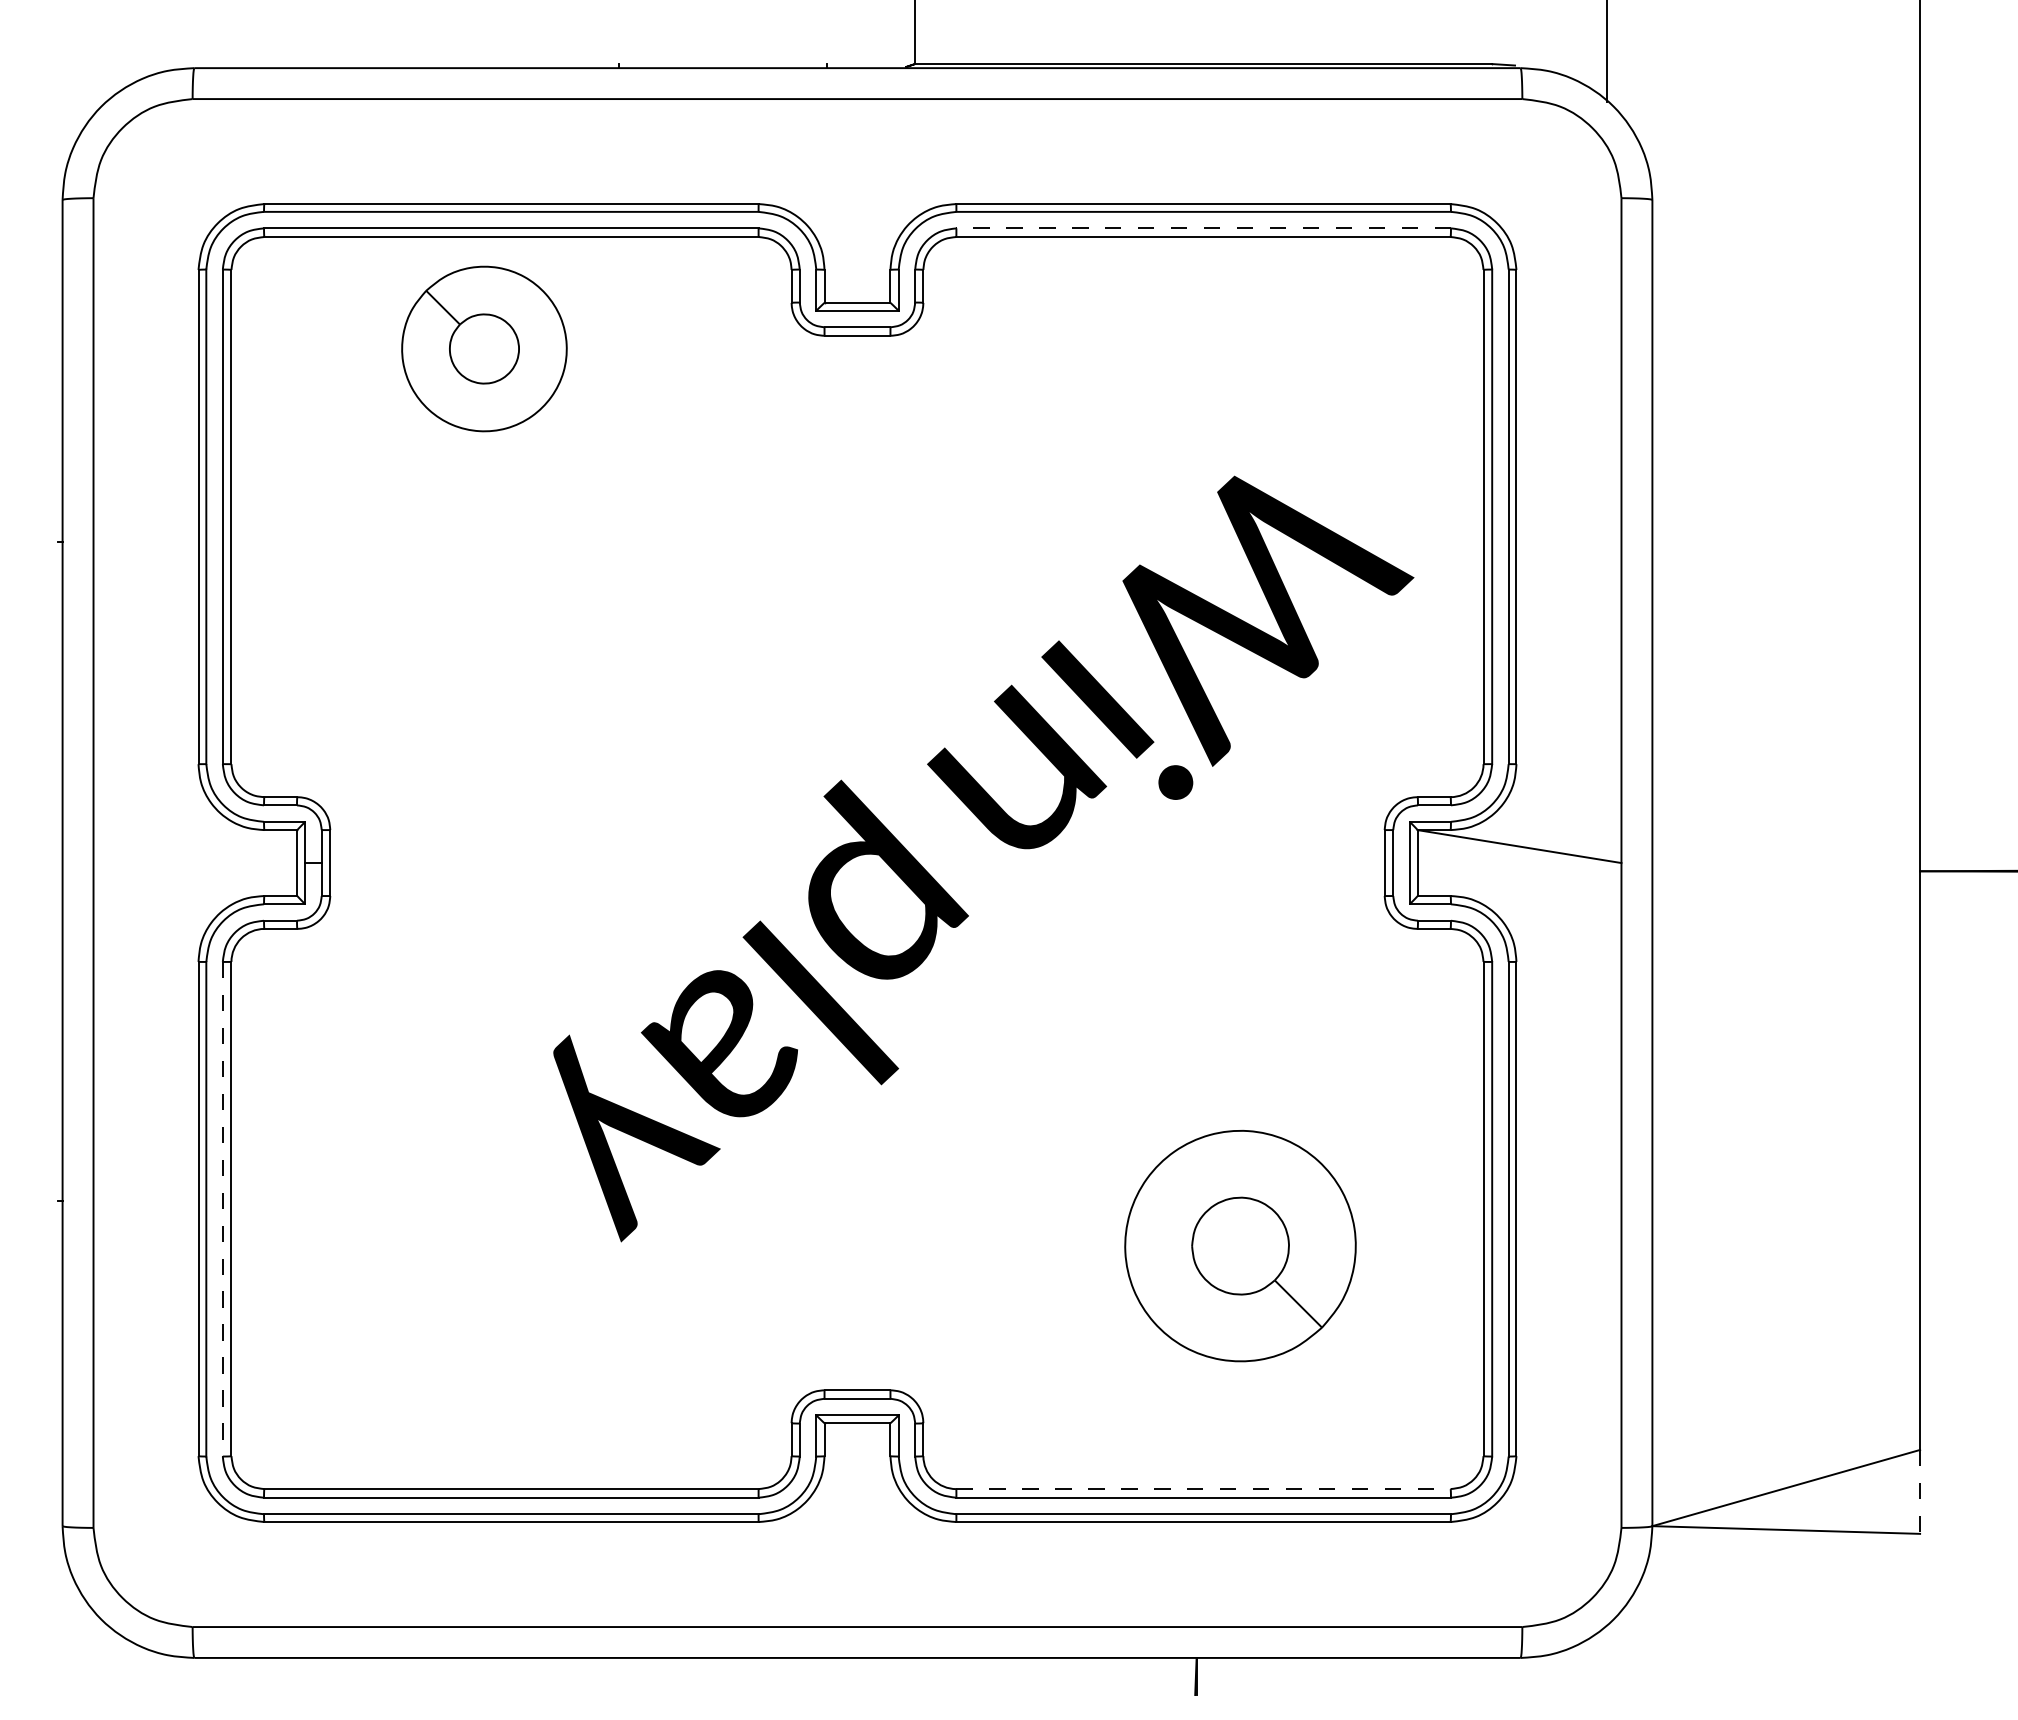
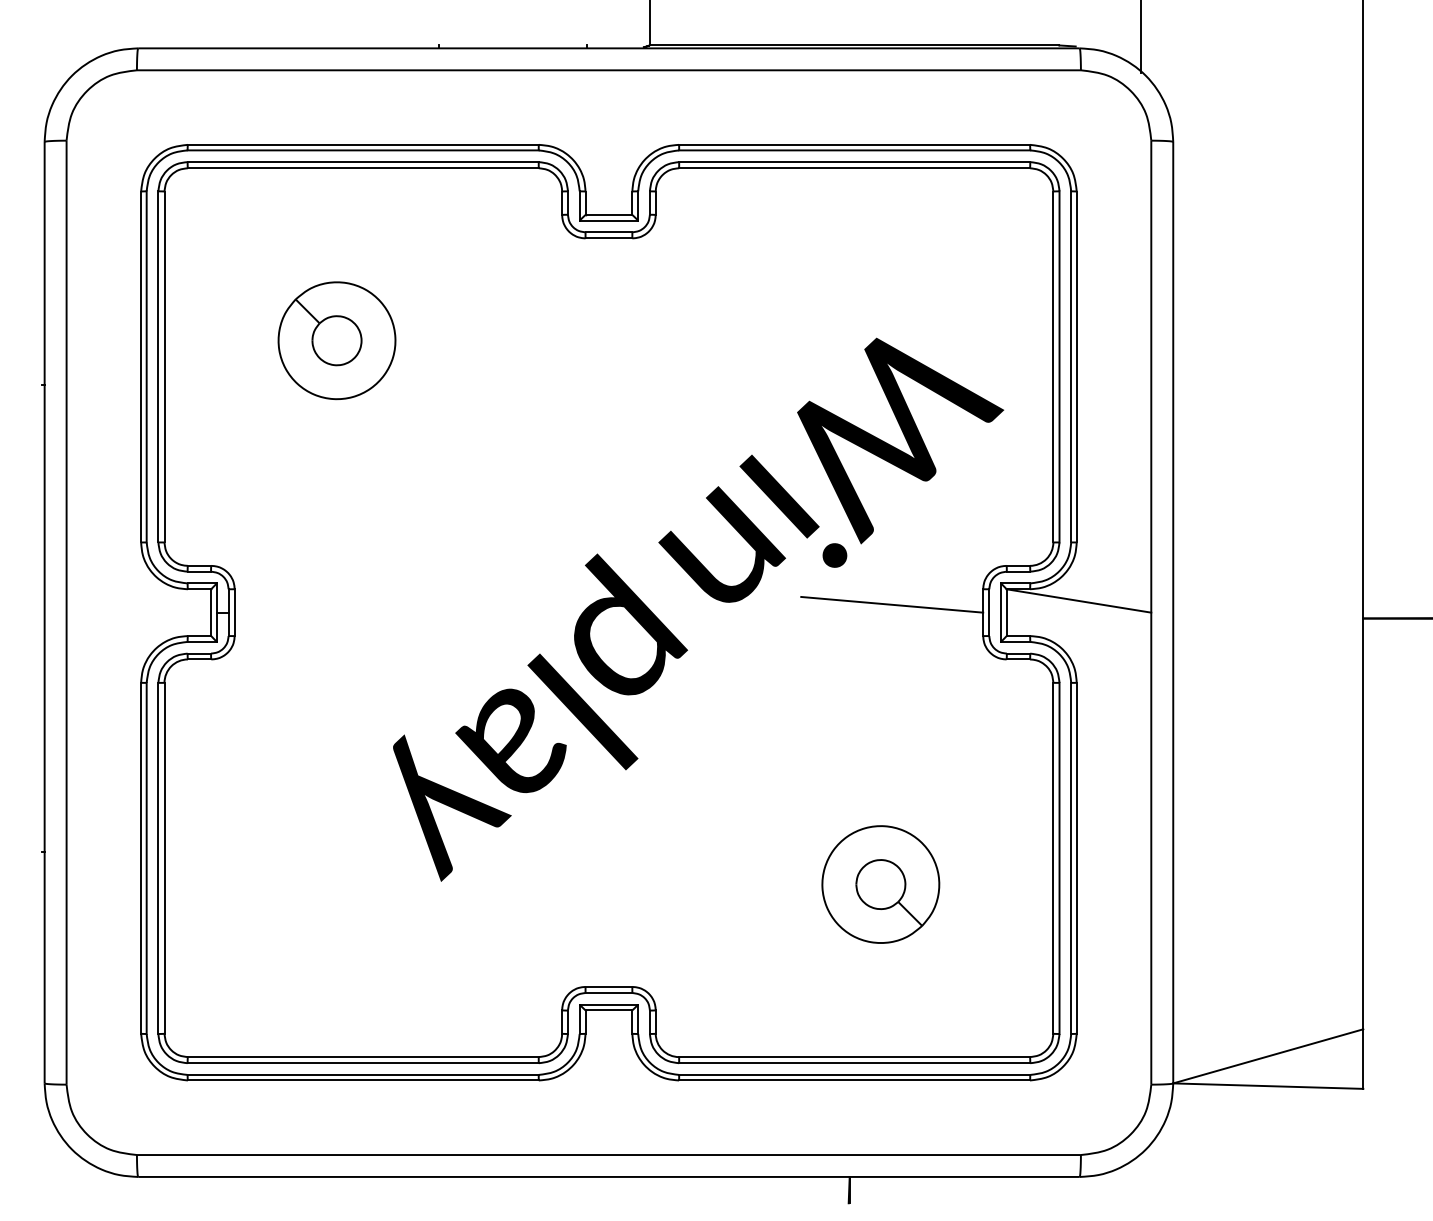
line: (1203, 228) -> (854, 162), dashed -> solid
part: (484, 348) -> (337, 340), moved
line: (1256, 851) -> (892, 604), added
line: (222, 1209) -> (158, 858), dashed -> solid
part: (1240, 1245) -> (880, 884), size x0.71
line: (1203, 1489) -> (854, 1057), dashed -> solid
line: (1920, 1491) -> (1363, 1058), dashed -> solid

